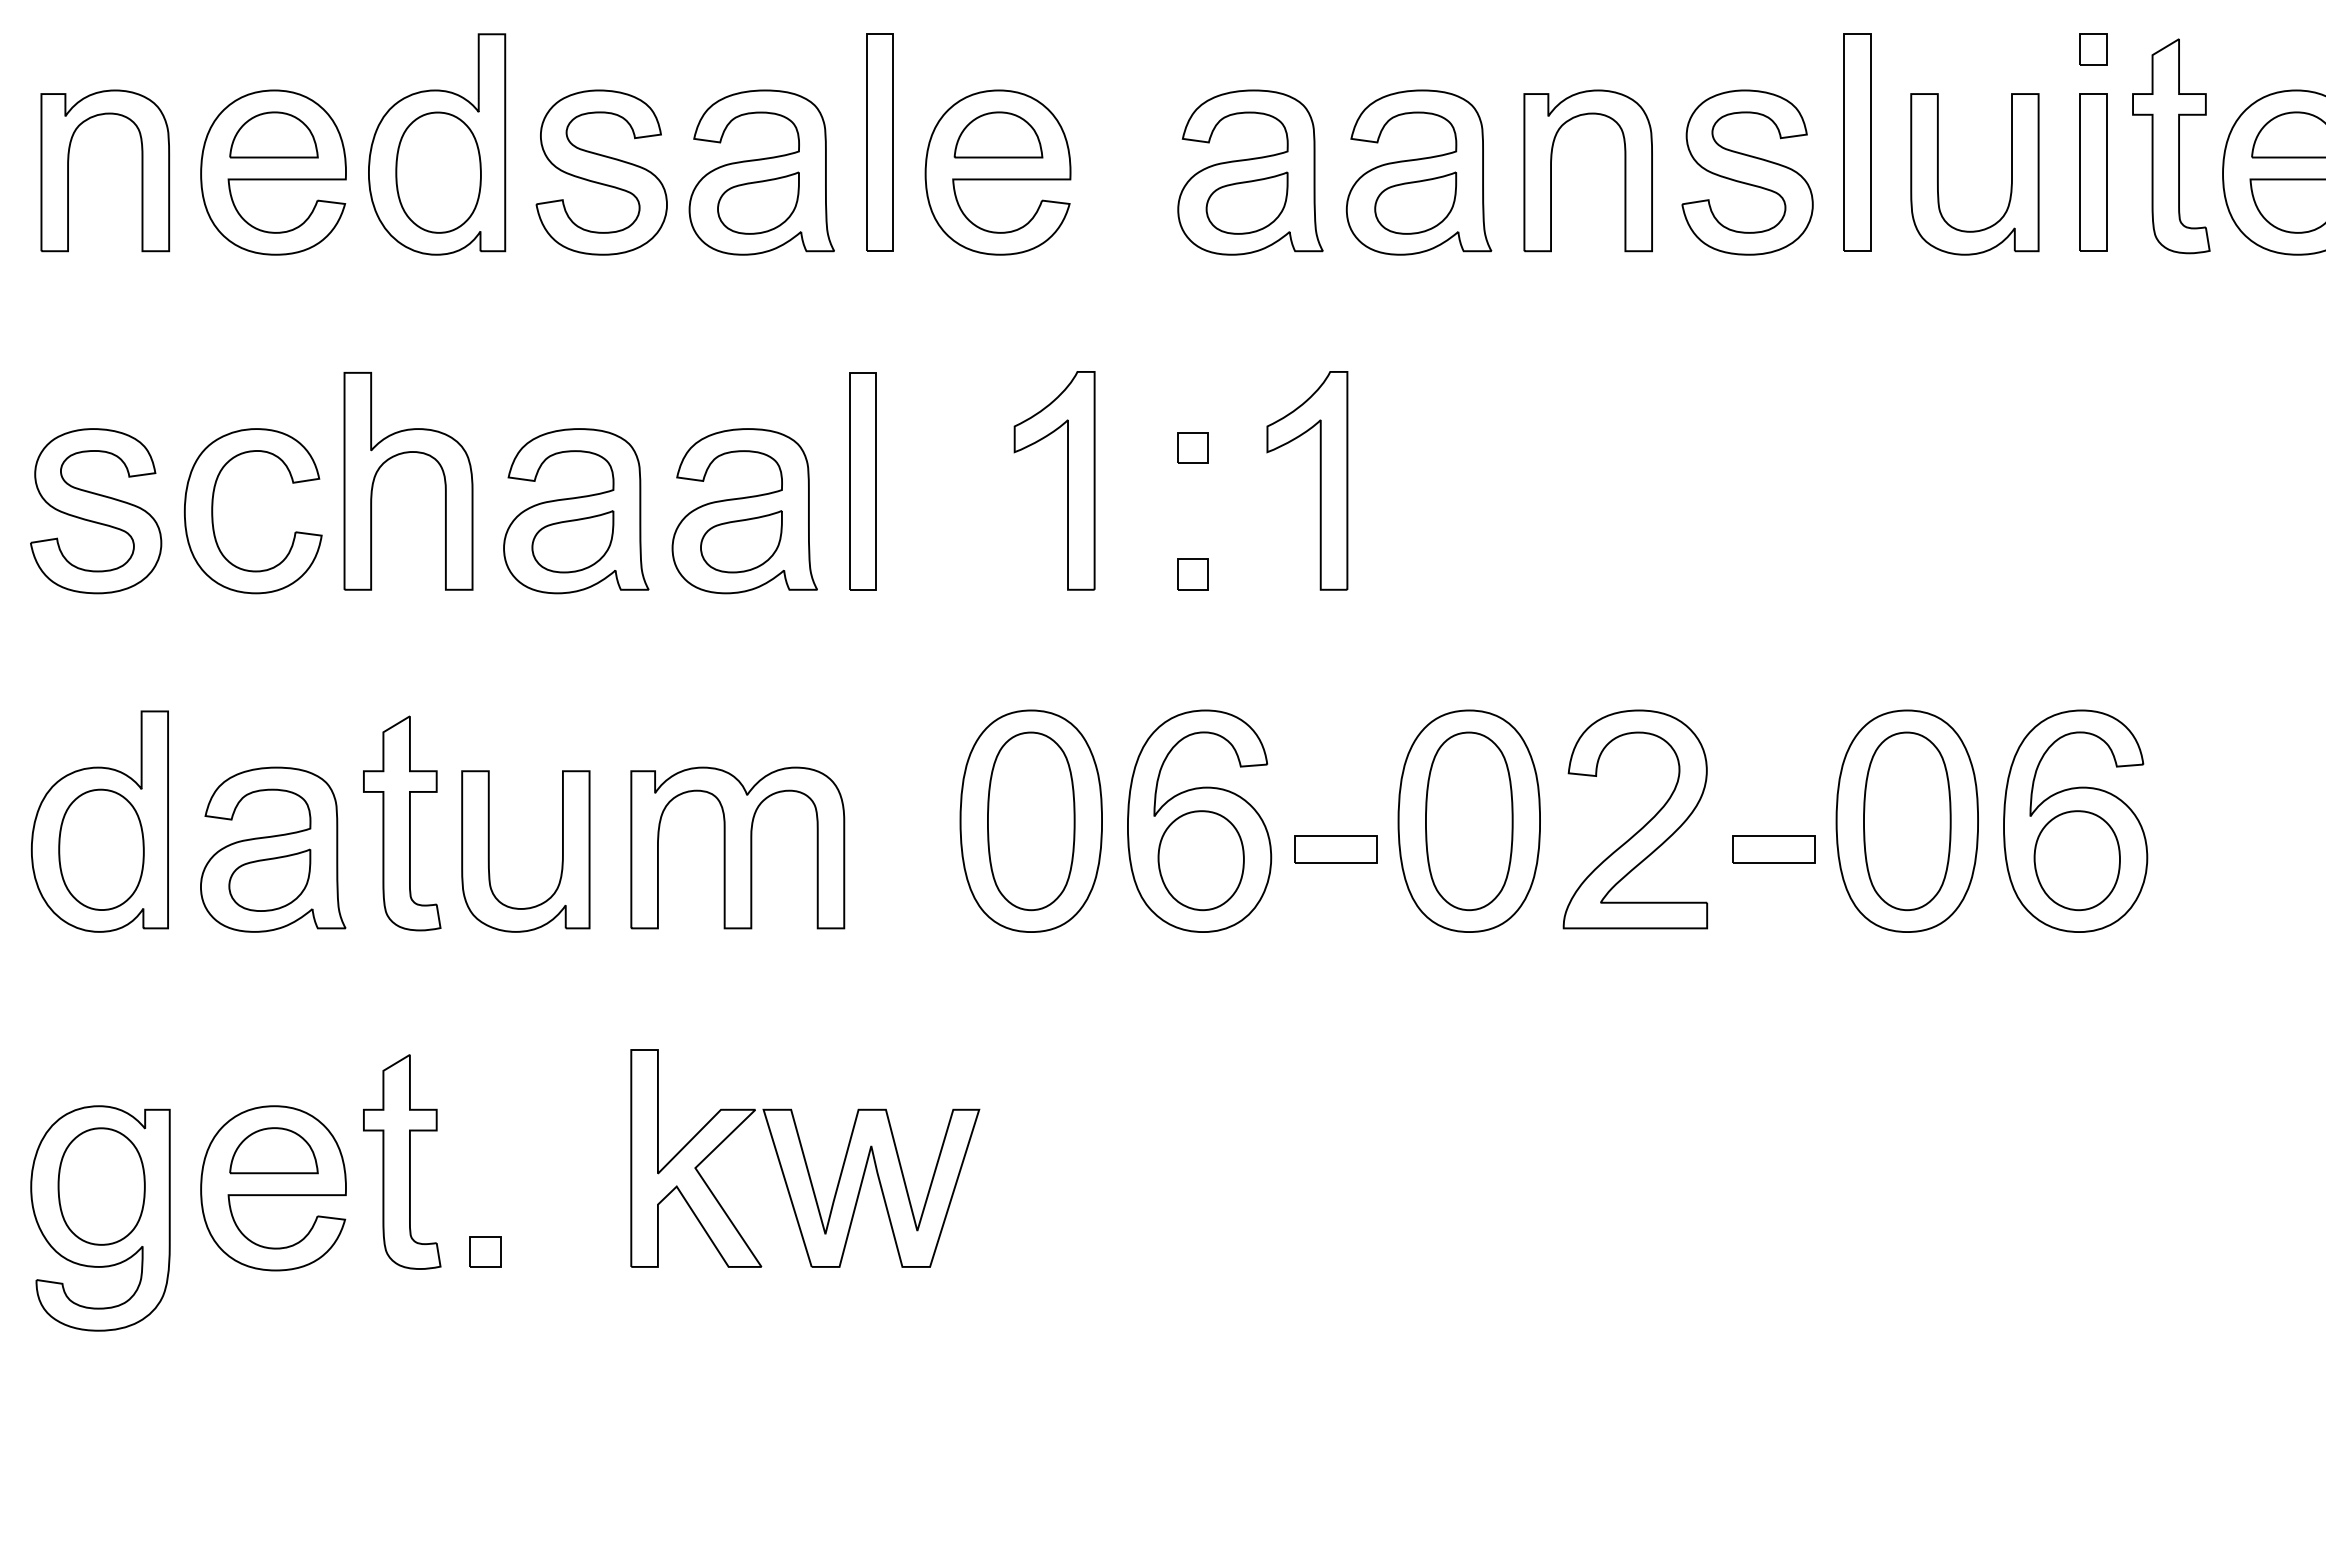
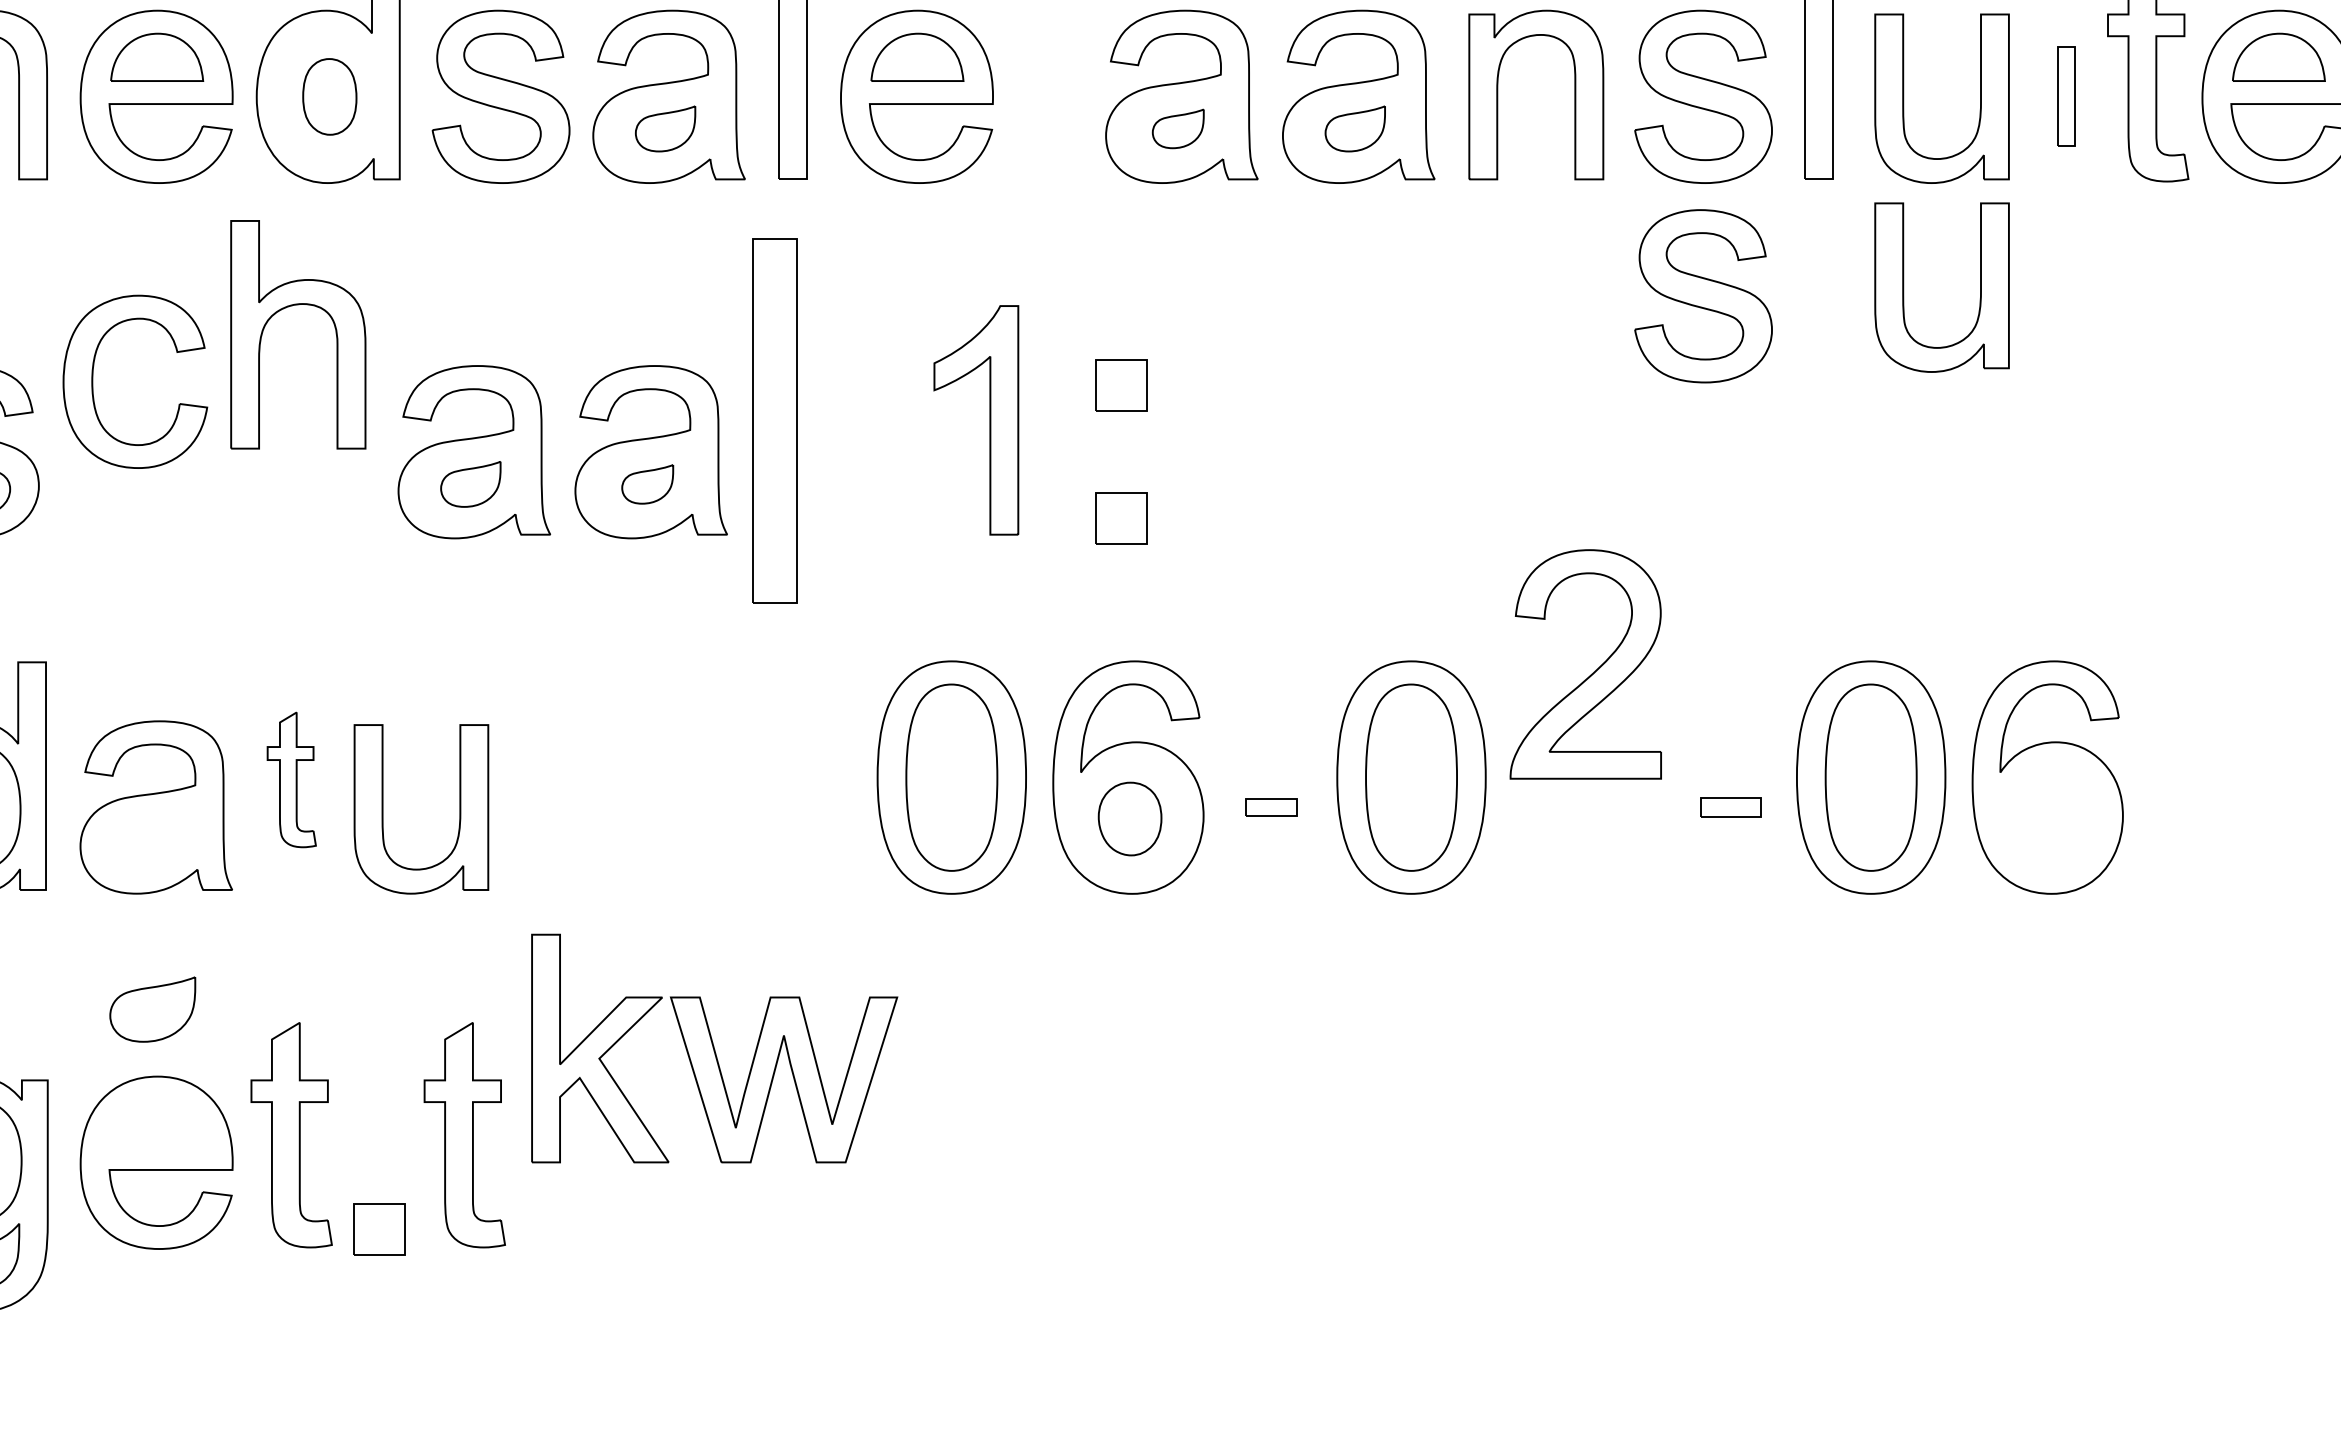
part: (438, 172) -> (329, 96), size x0.6
part: (2093, 172) -> (2066, 96), size x0.6
part: (758, 202) -> (665, 128), size x0.7
part: (1246, 202) -> (1177, 128), size x0.6
part: (1415, 202) -> (1355, 128), size x0.7
part: (1938, 354) -> (1903, 287), added
part: (1747, 362) -> (1703, 296), added
part: (1192, 447) -> (1121, 385), size x1.6
part: (402, 454) -> (291, 306), moved
part: (1319, 480) -> (1254, 419), removed
part: (862, 481) -> (774, 421), size x1.6
part: (213, 511) -> (93, 382), moved
part: (572, 541) -> (470, 484), size x0.7
part: (741, 541) -> (647, 484), size x0.6
part: (1192, 574) -> (1121, 518), size x1.6
part: (402, 823) -> (291, 779), size x0.6
part: (1642, 826) -> (1593, 671), moved
part: (737, 847) -> (643, 805), removed
part: (1335, 849) -> (1271, 807), size x0.6
part: (1773, 849) -> (1730, 807), size x0.7
part: (1200, 860) -> (1129, 818), size x0.7
part: (2076, 860) -> (2048, 818), removed
part: (269, 879) -> (152, 1008), moved
part: (273, 1150) -> (156, 1123), removed
part: (805, 1158) -> (714, 1048), moved
part: (567, 1161) -> (465, 1134), added
part: (485, 1251) -> (379, 1229), size x1.6

